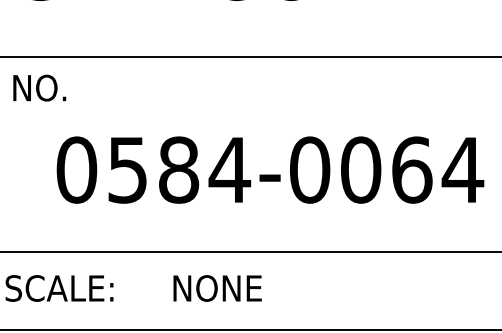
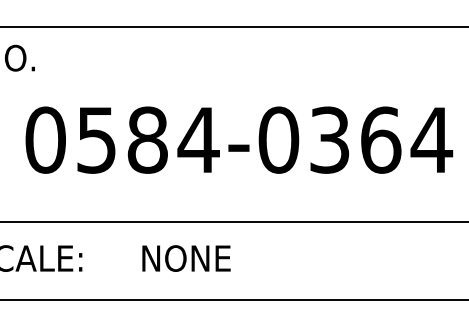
text: (361, 169) -> (330, 139), 0584-0064 -> 0584-0364

